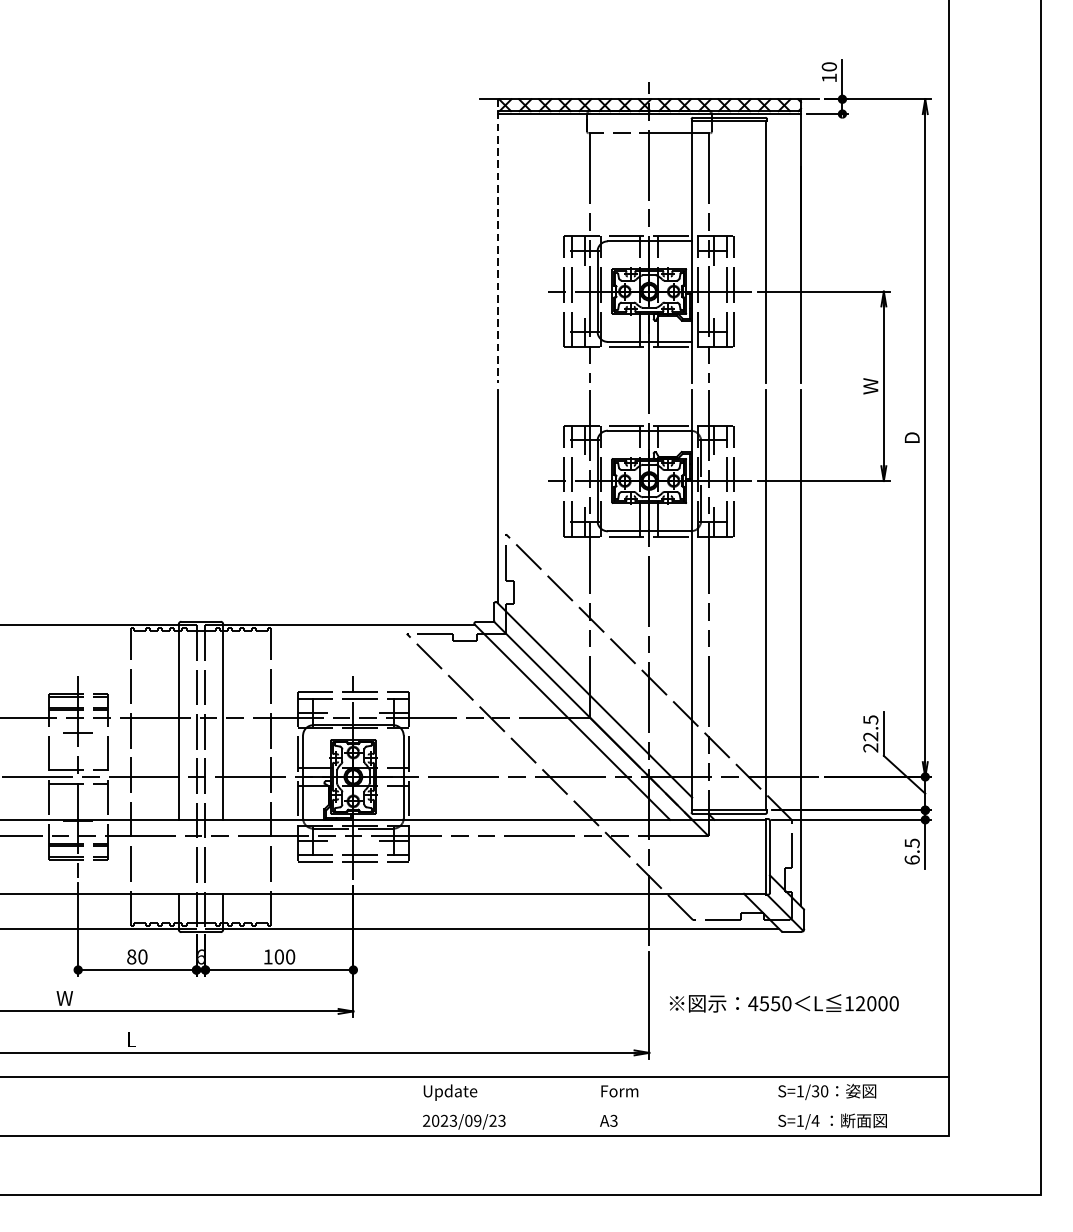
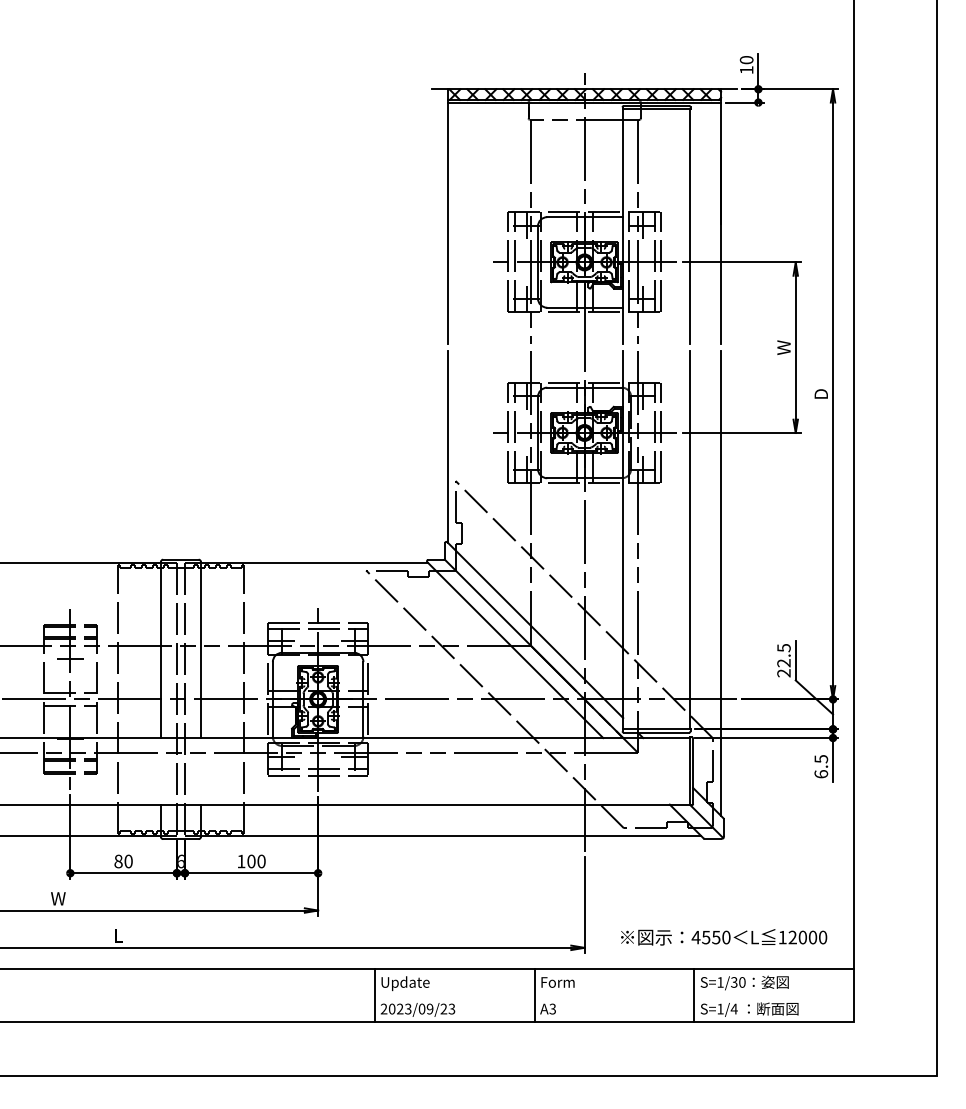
line: (498, 240) -> (448, 216), dashed -> solid
text: (784, 1003) -> (724, 937), moved
line: (415, 1105) -> (374, 995), added
line: (593, 1105) -> (534, 995), added
line: (771, 1105) -> (694, 995), added

